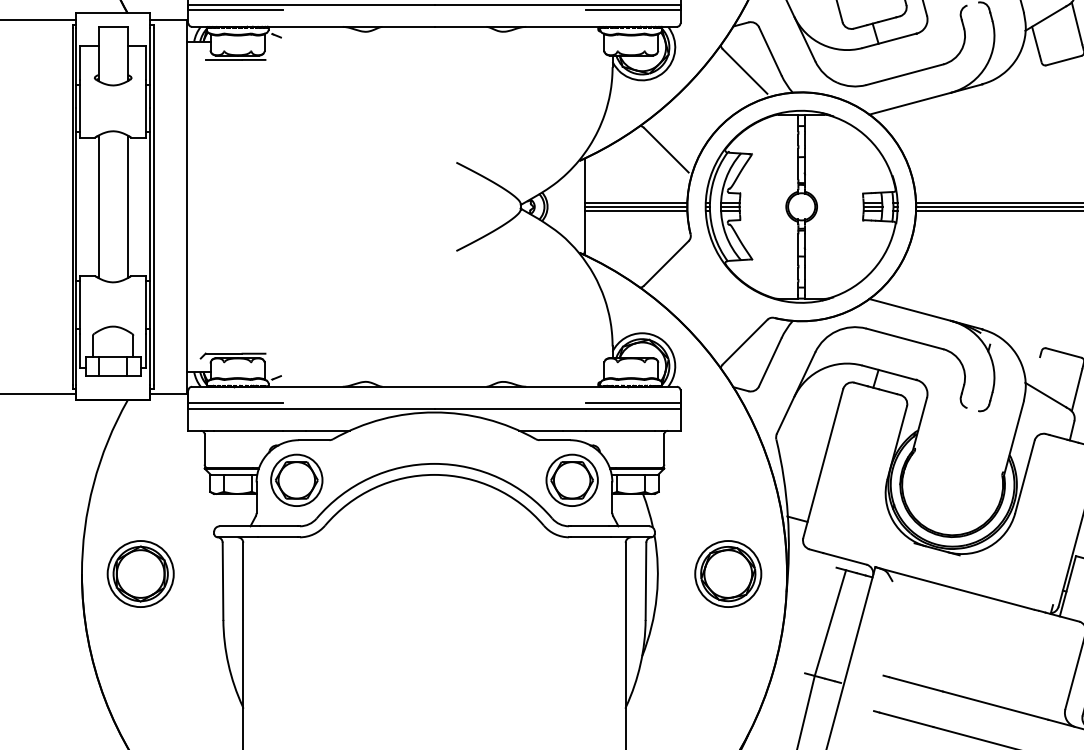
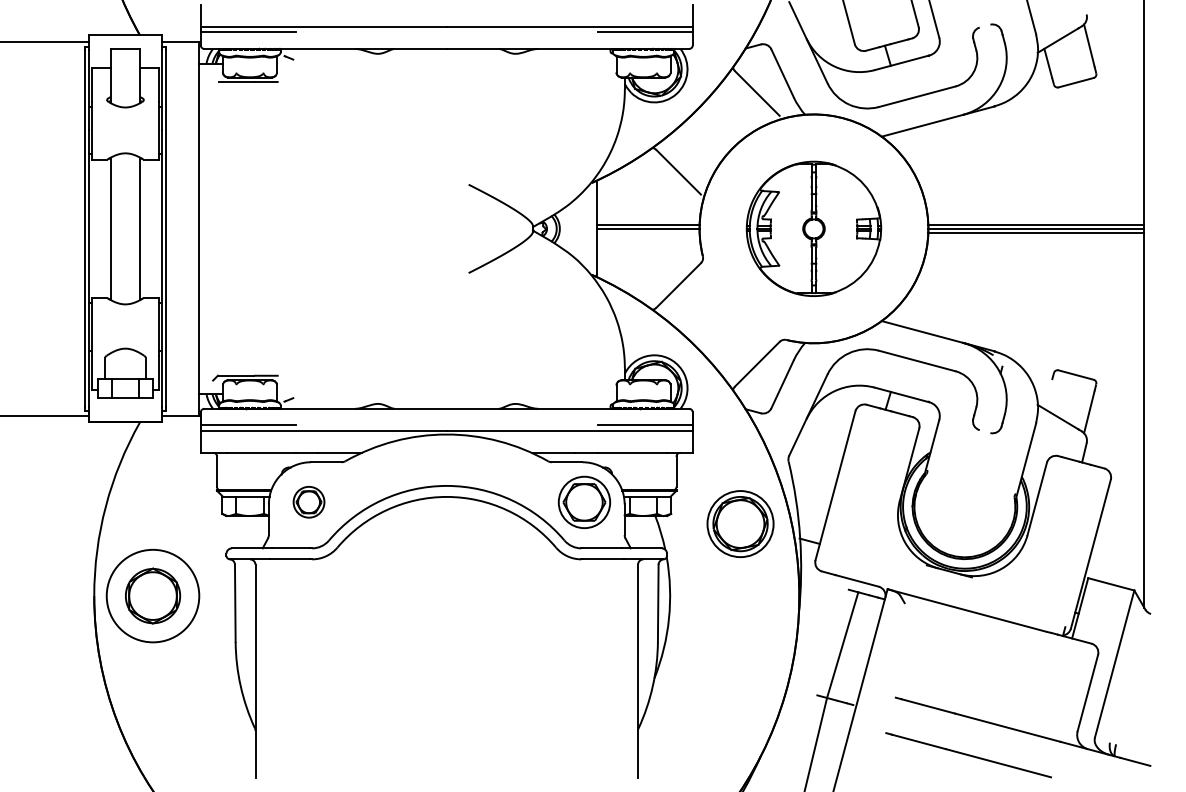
part: (801, 206) -> (813, 228), size x0.7
line: (635, 210) -> (647, 232), removed
part: (296, 479) -> (308, 501), size x0.6
part: (728, 573) -> (740, 523), moved
circle: (140, 574) -> (152, 596), size x1.4

